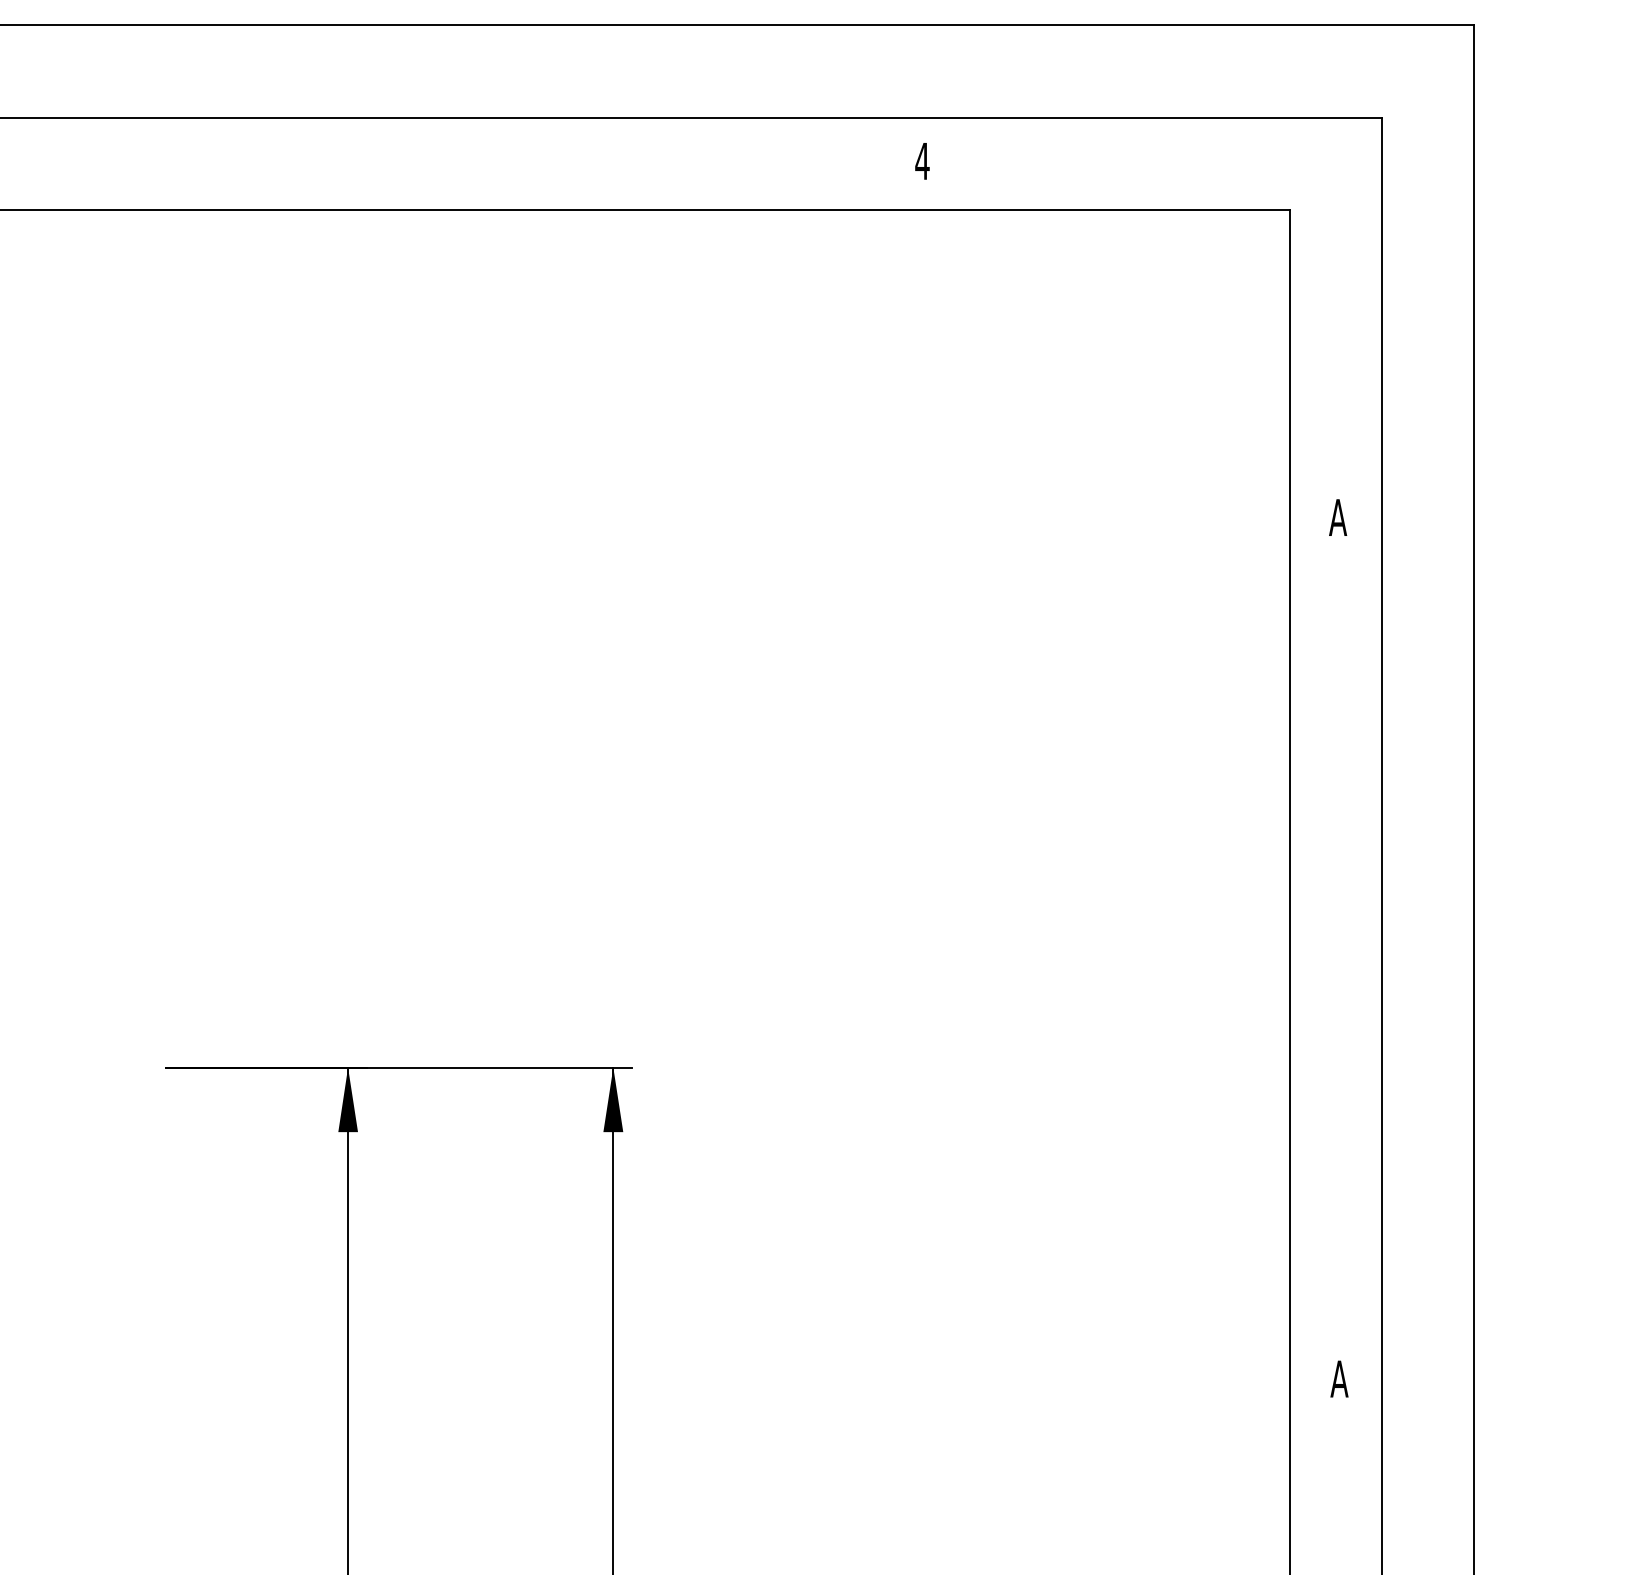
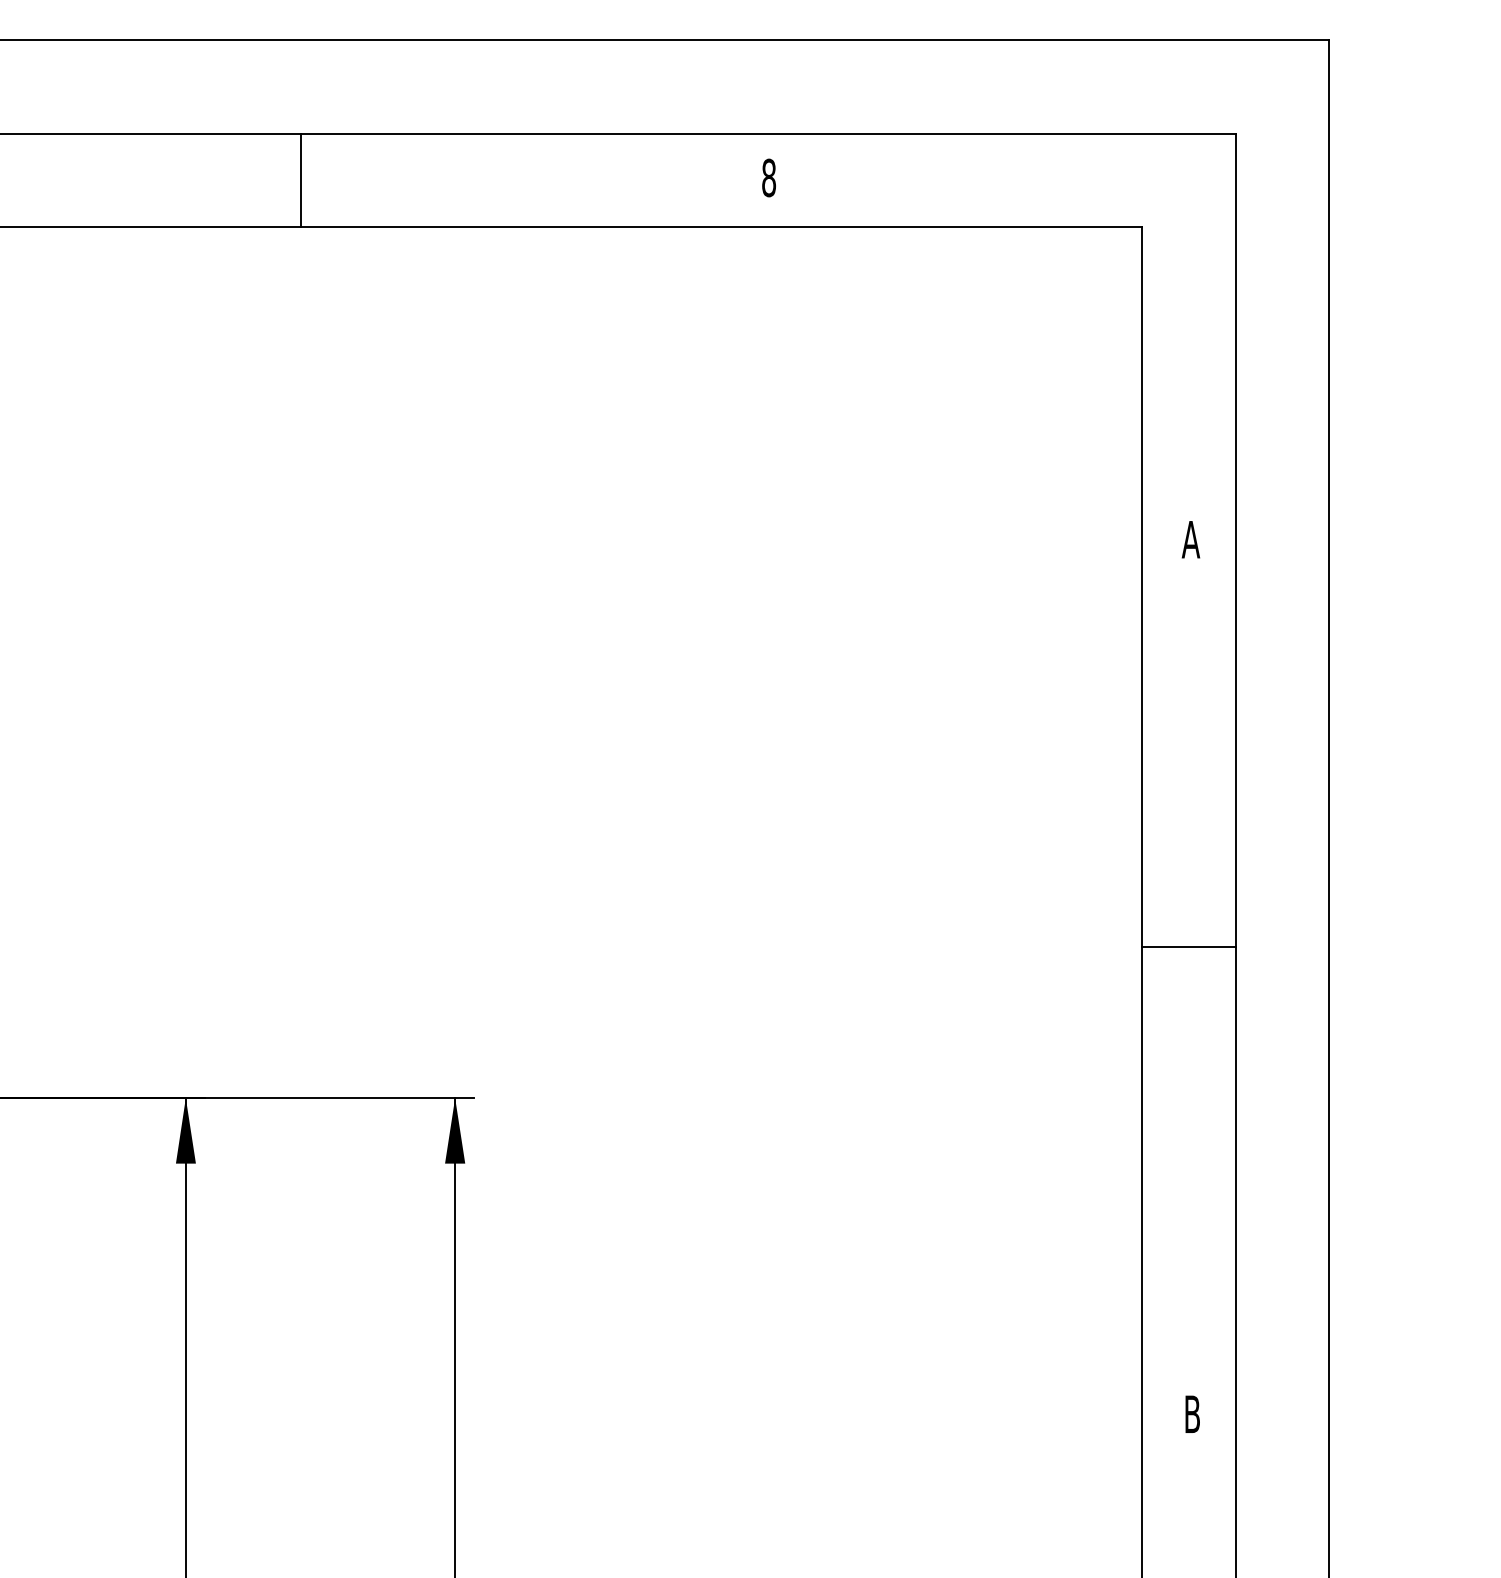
text: (922, 161) -> (769, 178), 4 -> 8
line: (461, 163) -> (300, 180), added
line: (1336, 918) -> (1189, 946), added
text: (1339, 1378) -> (1192, 1413), A -> B

